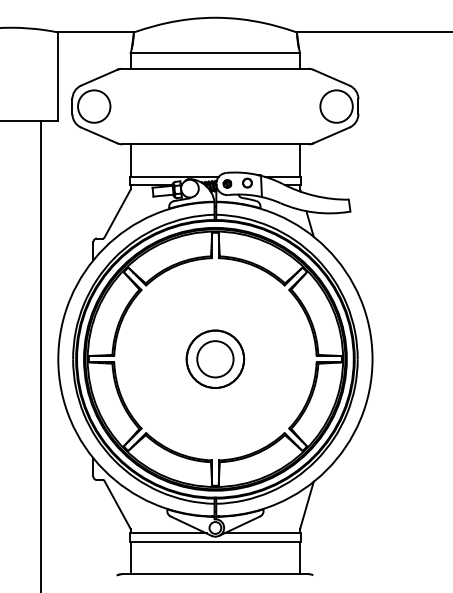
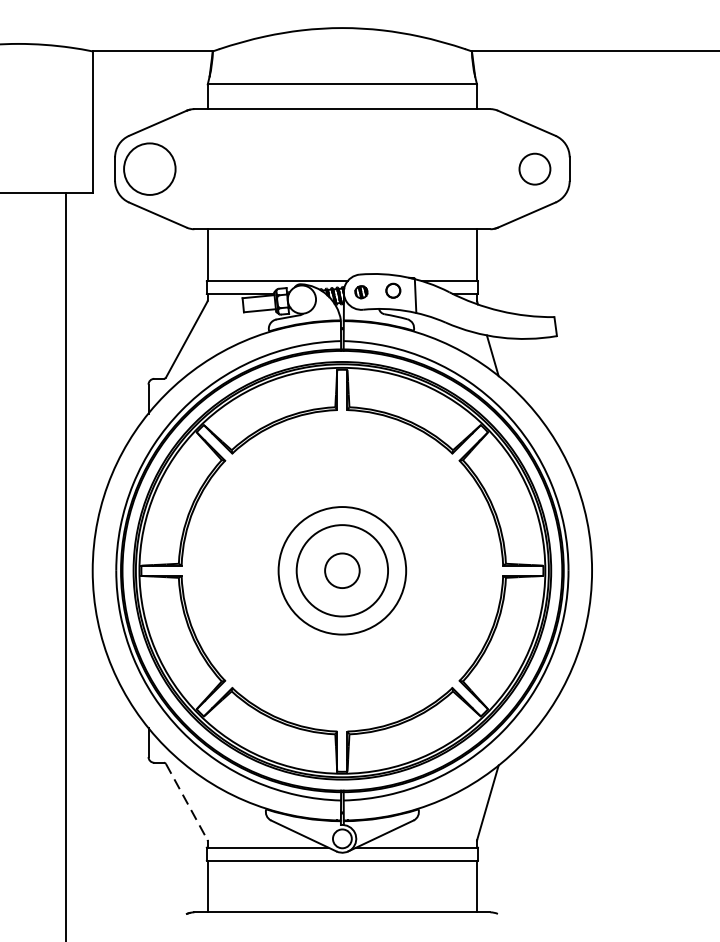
circle: (336, 106) -> (534, 169), size x0.6
circle: (215, 358) -> (342, 569), size x1.4
circle: (215, 359) -> (342, 571), size x0.6
line: (117, 505) -> (186, 803), solid -> dashed

